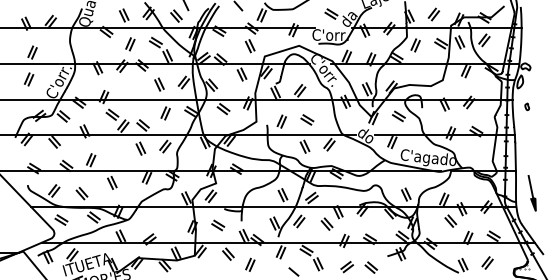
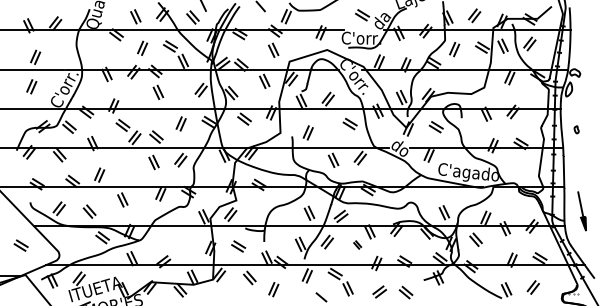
part: (159, 83) -> (158, 91), moved
part: (527, 106) -> (576, 129), moved
part: (306, 119) -> (349, 123), moved
part: (60, 219) -> (20, 245), moved
part: (450, 220) -> (475, 239), moved
part: (326, 223) -> (357, 244), size x0.6

